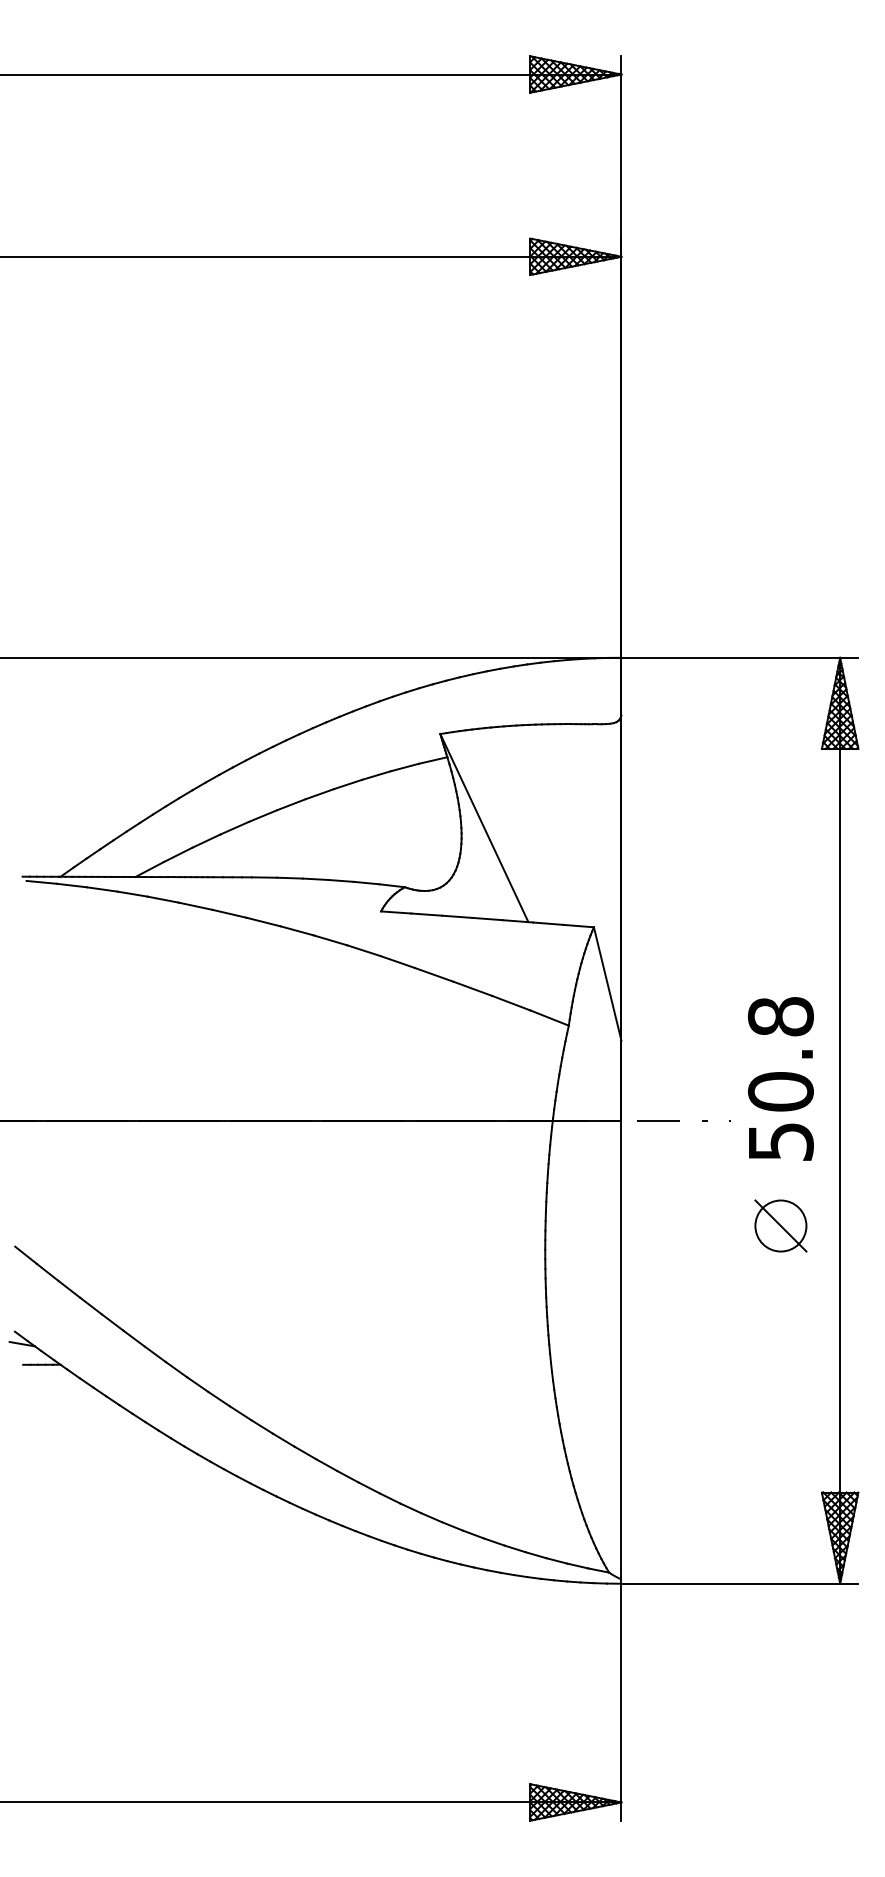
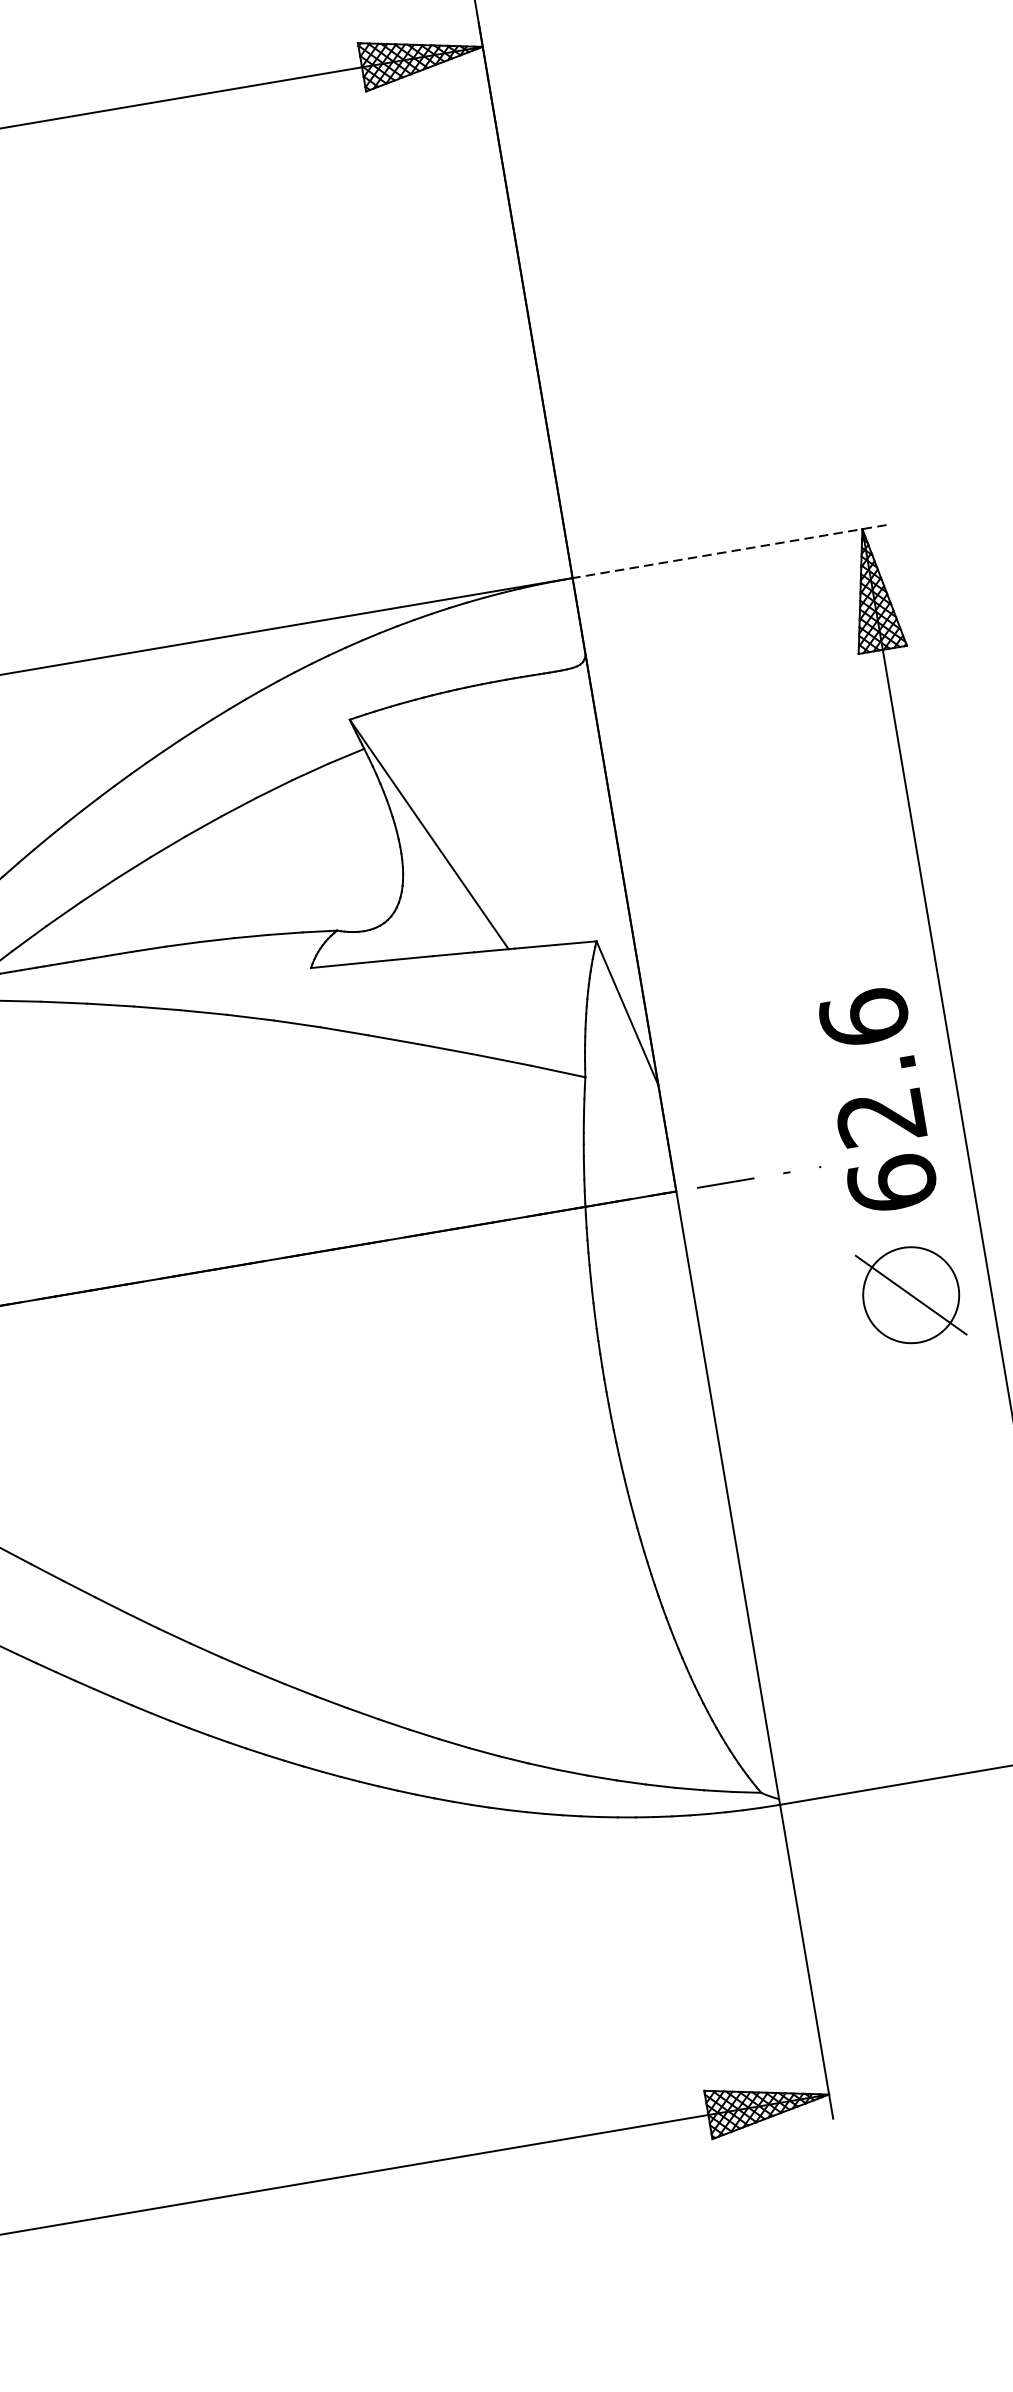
line: (739, 657) -> (728, 551), solid -> dashed
text: (780, 1078) -> (877, 1099), 50.8 -> 62.6
part: (780, 1225) -> (910, 1294), size x1.4

